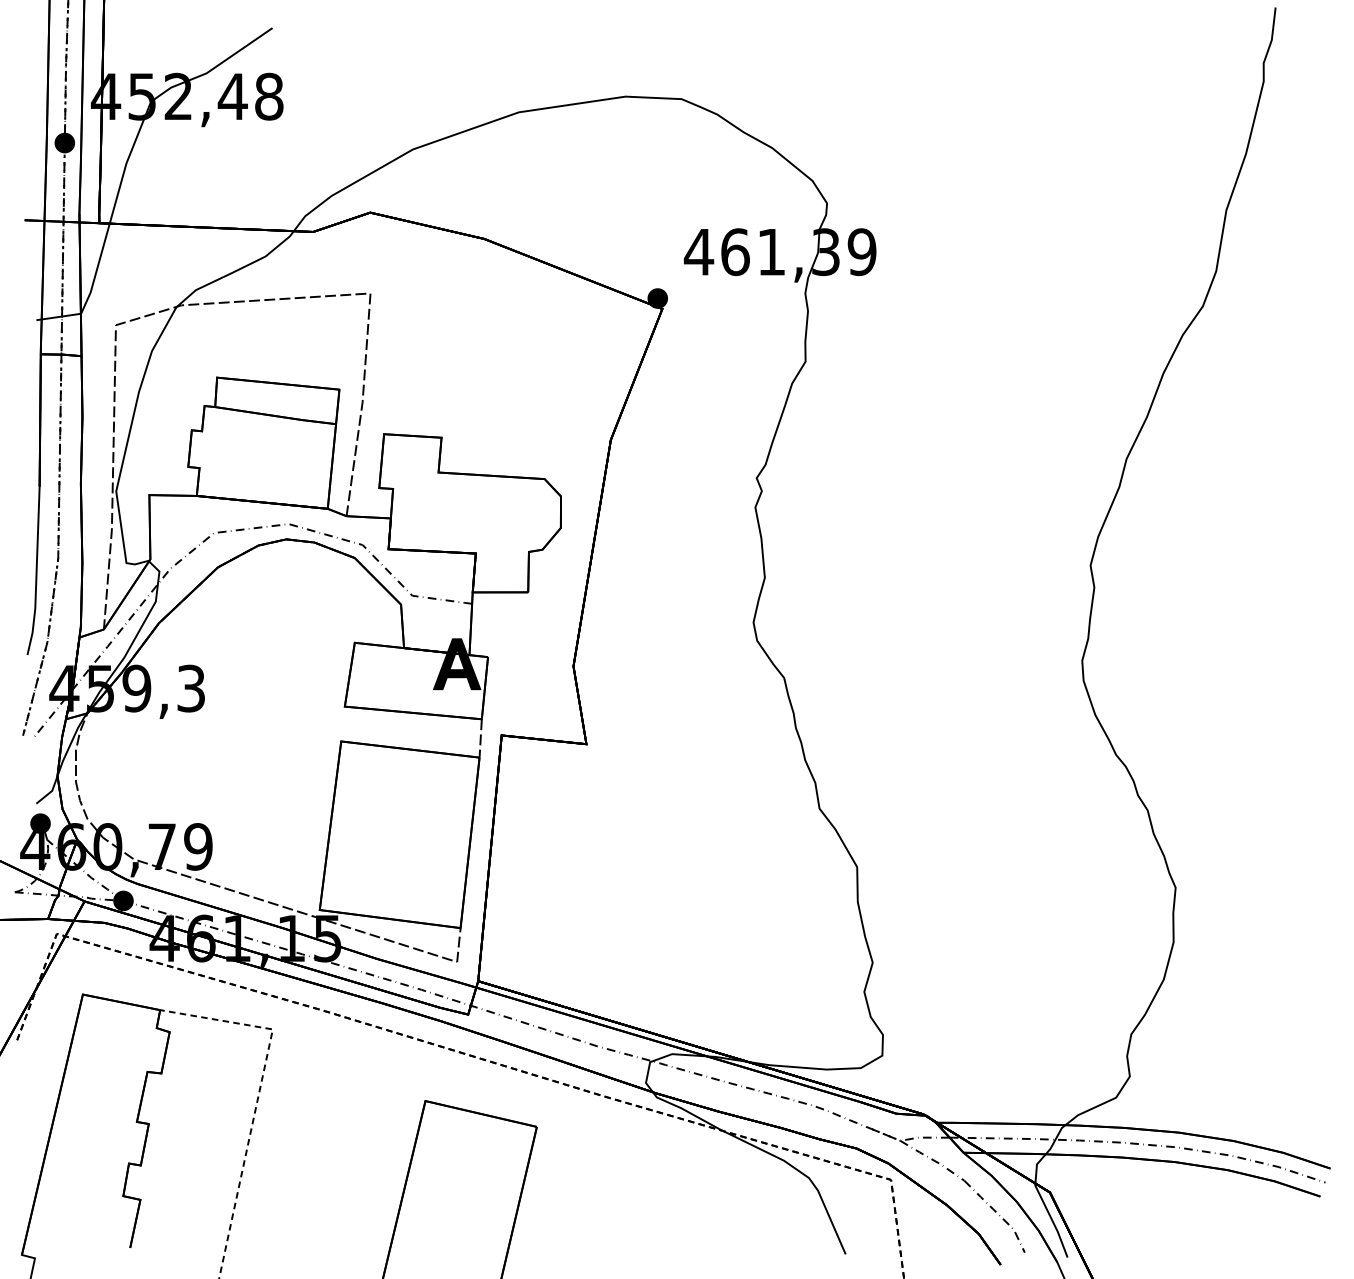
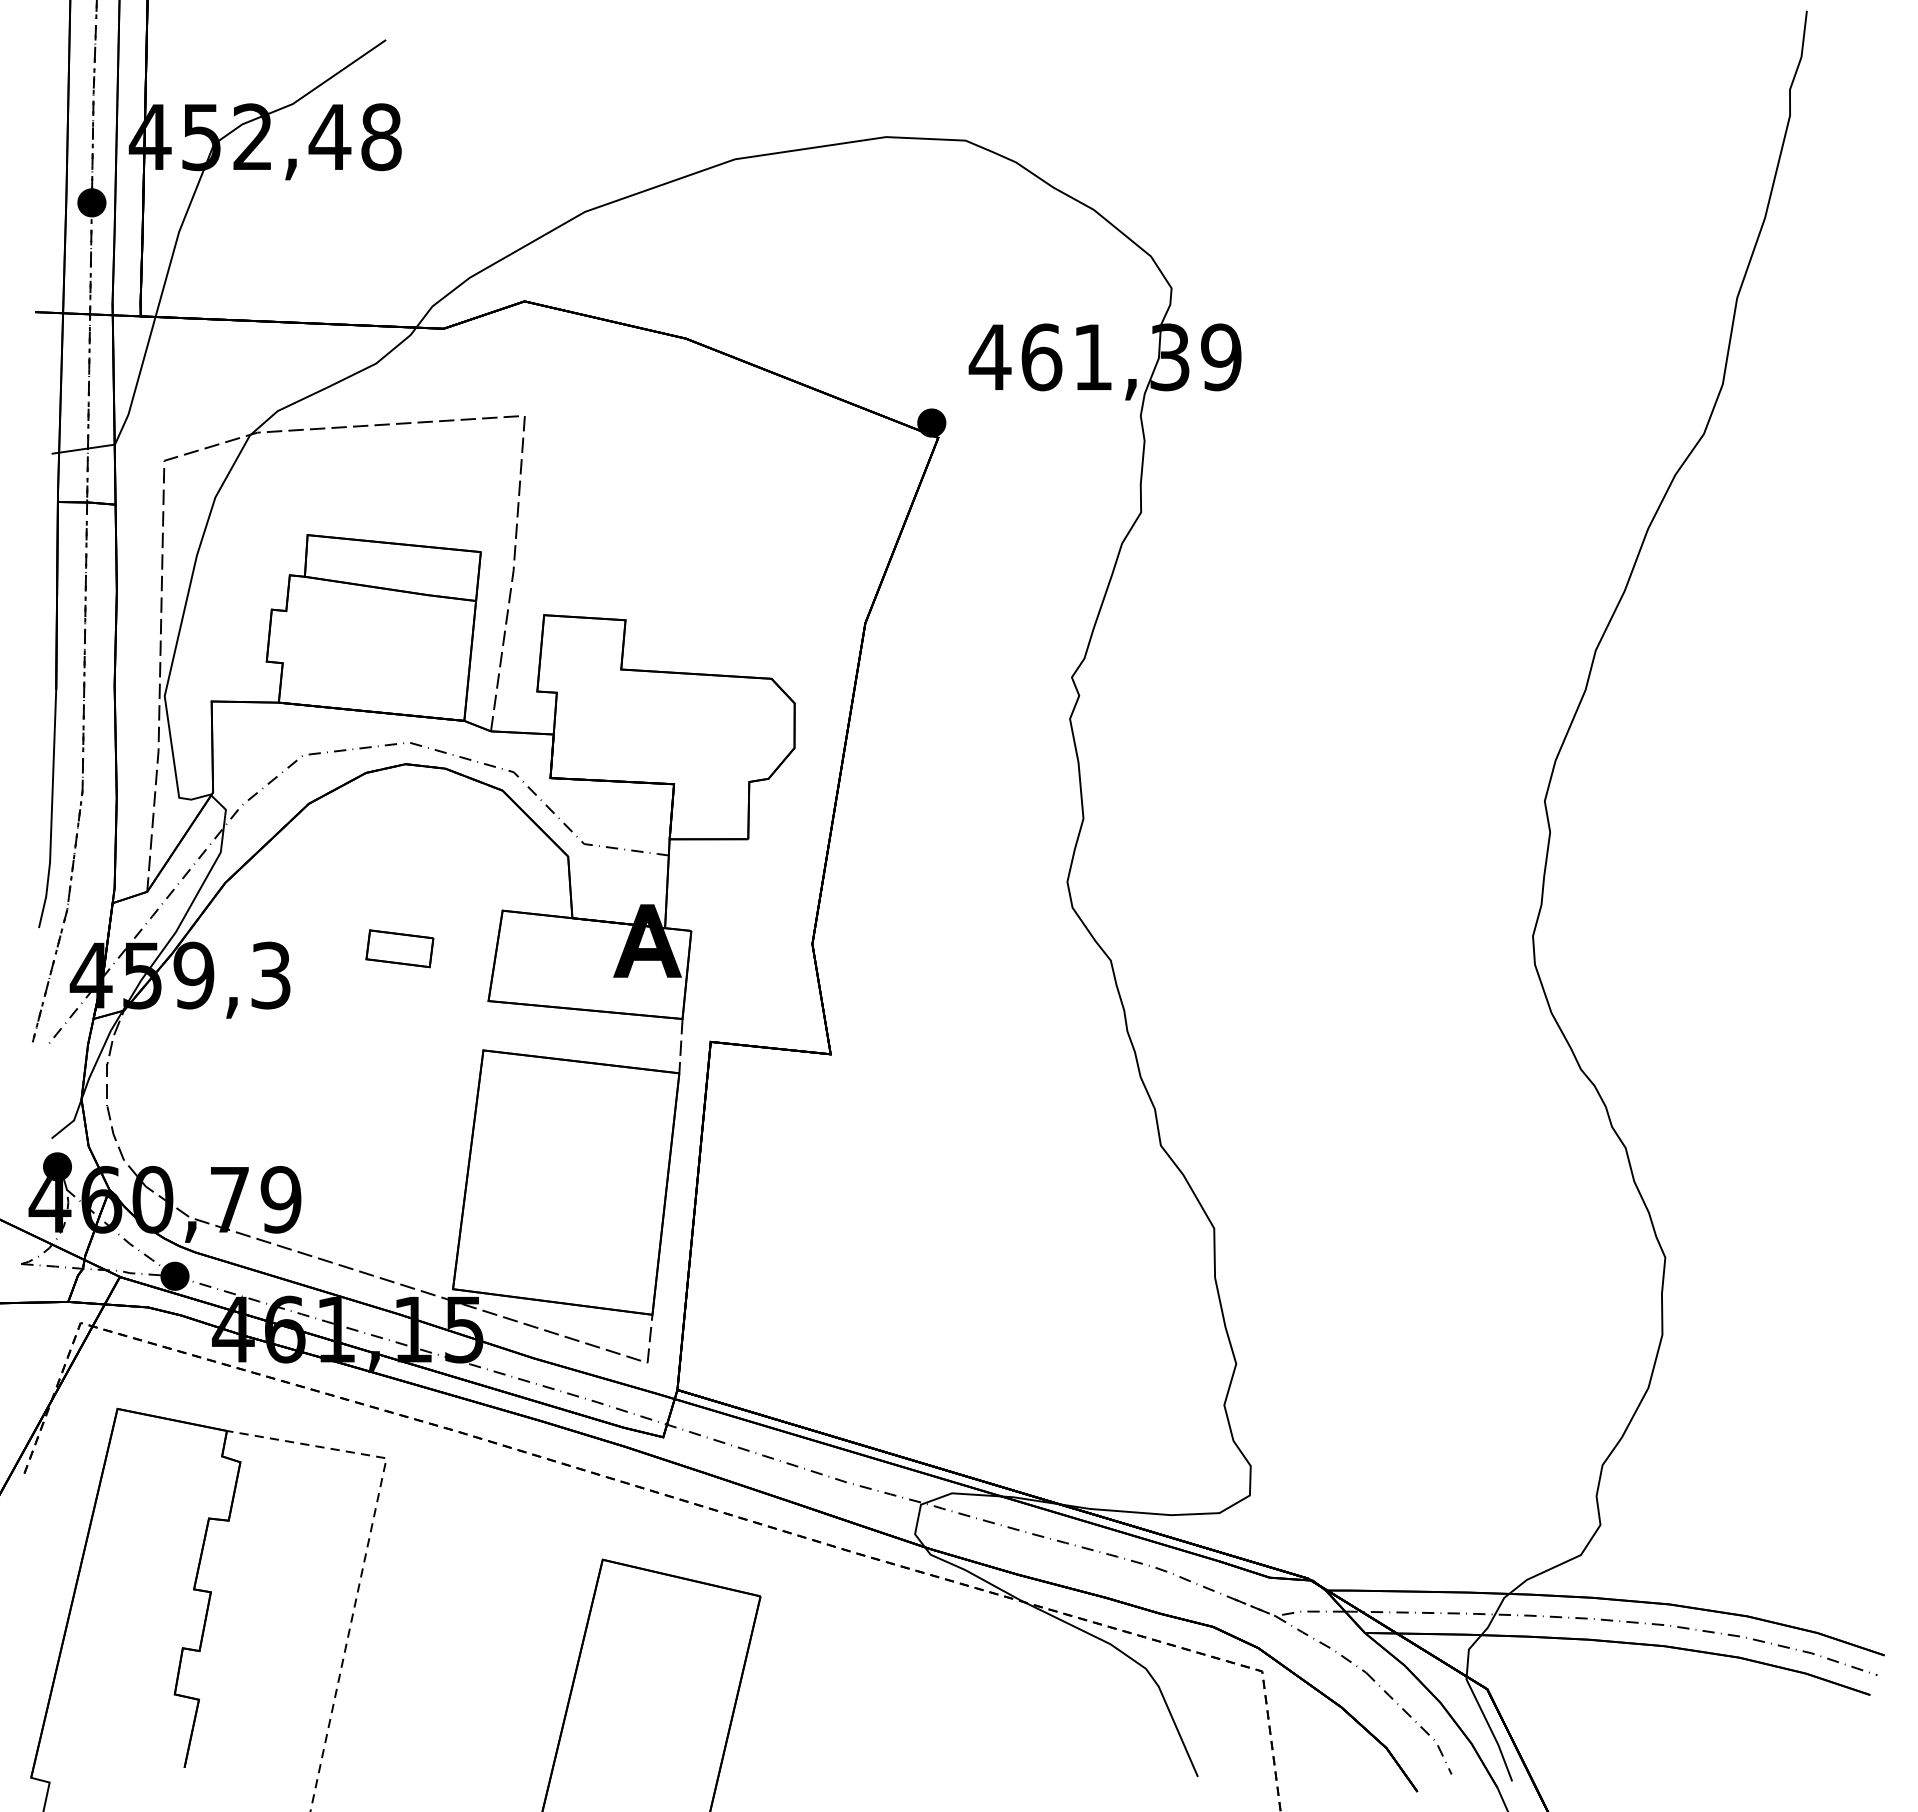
part: (281, 669) -> (399, 948), added

